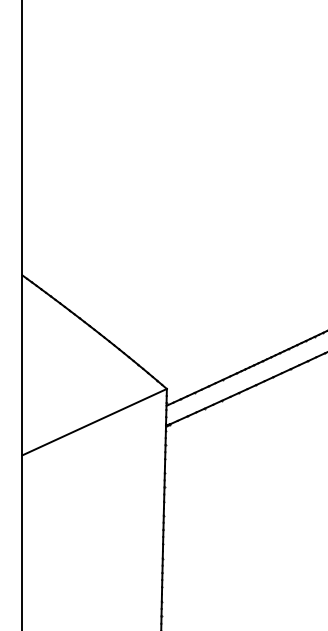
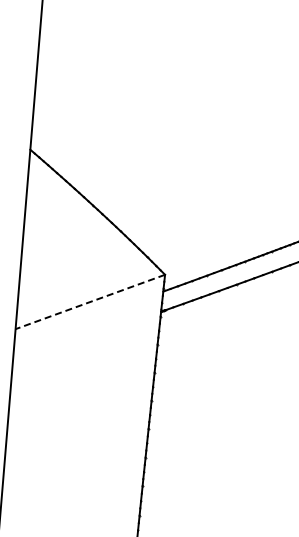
line: (94, 422) -> (90, 302), solid -> dashed

